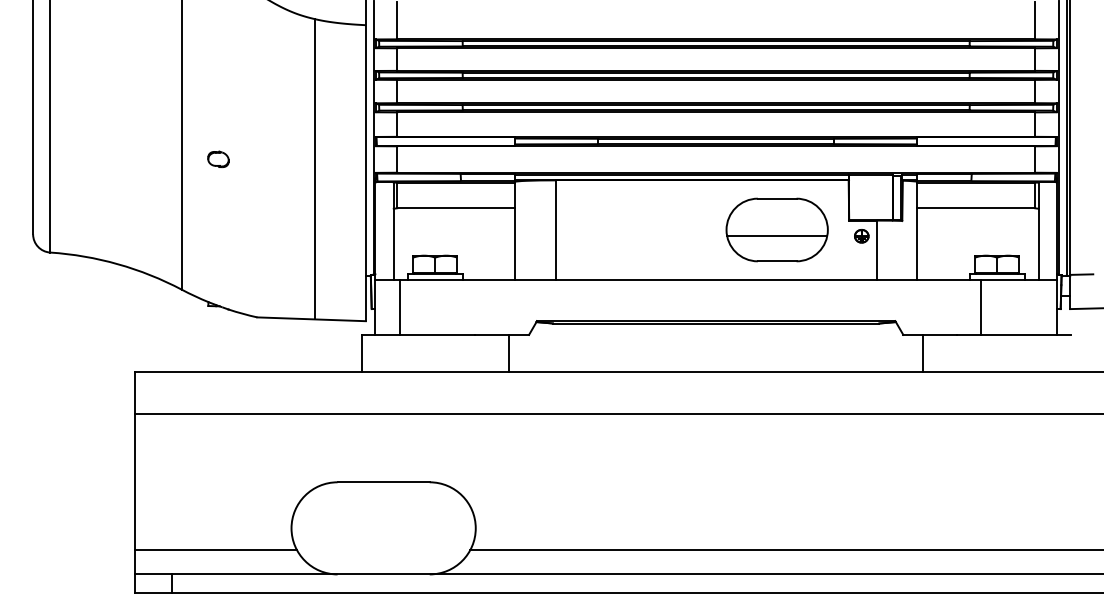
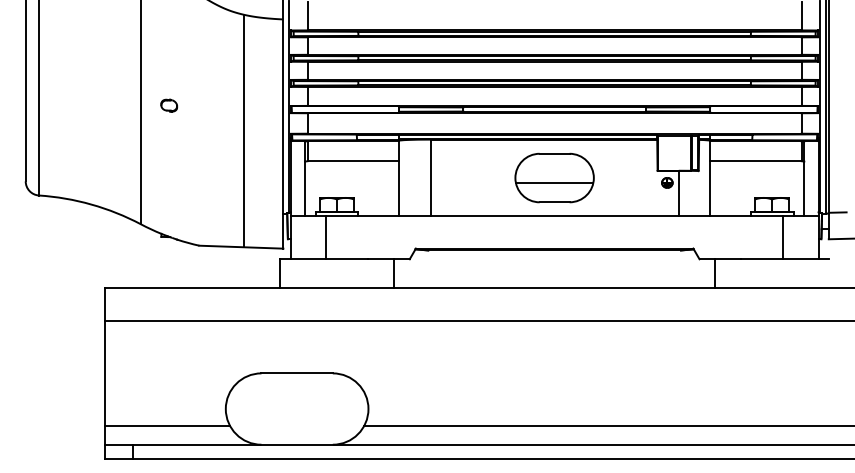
part: (218, 159) -> (169, 105), moved
part: (776, 229) -> (554, 177), moved
line: (400, 306) -> (326, 237), moved
line: (980, 306) -> (782, 237), moved

